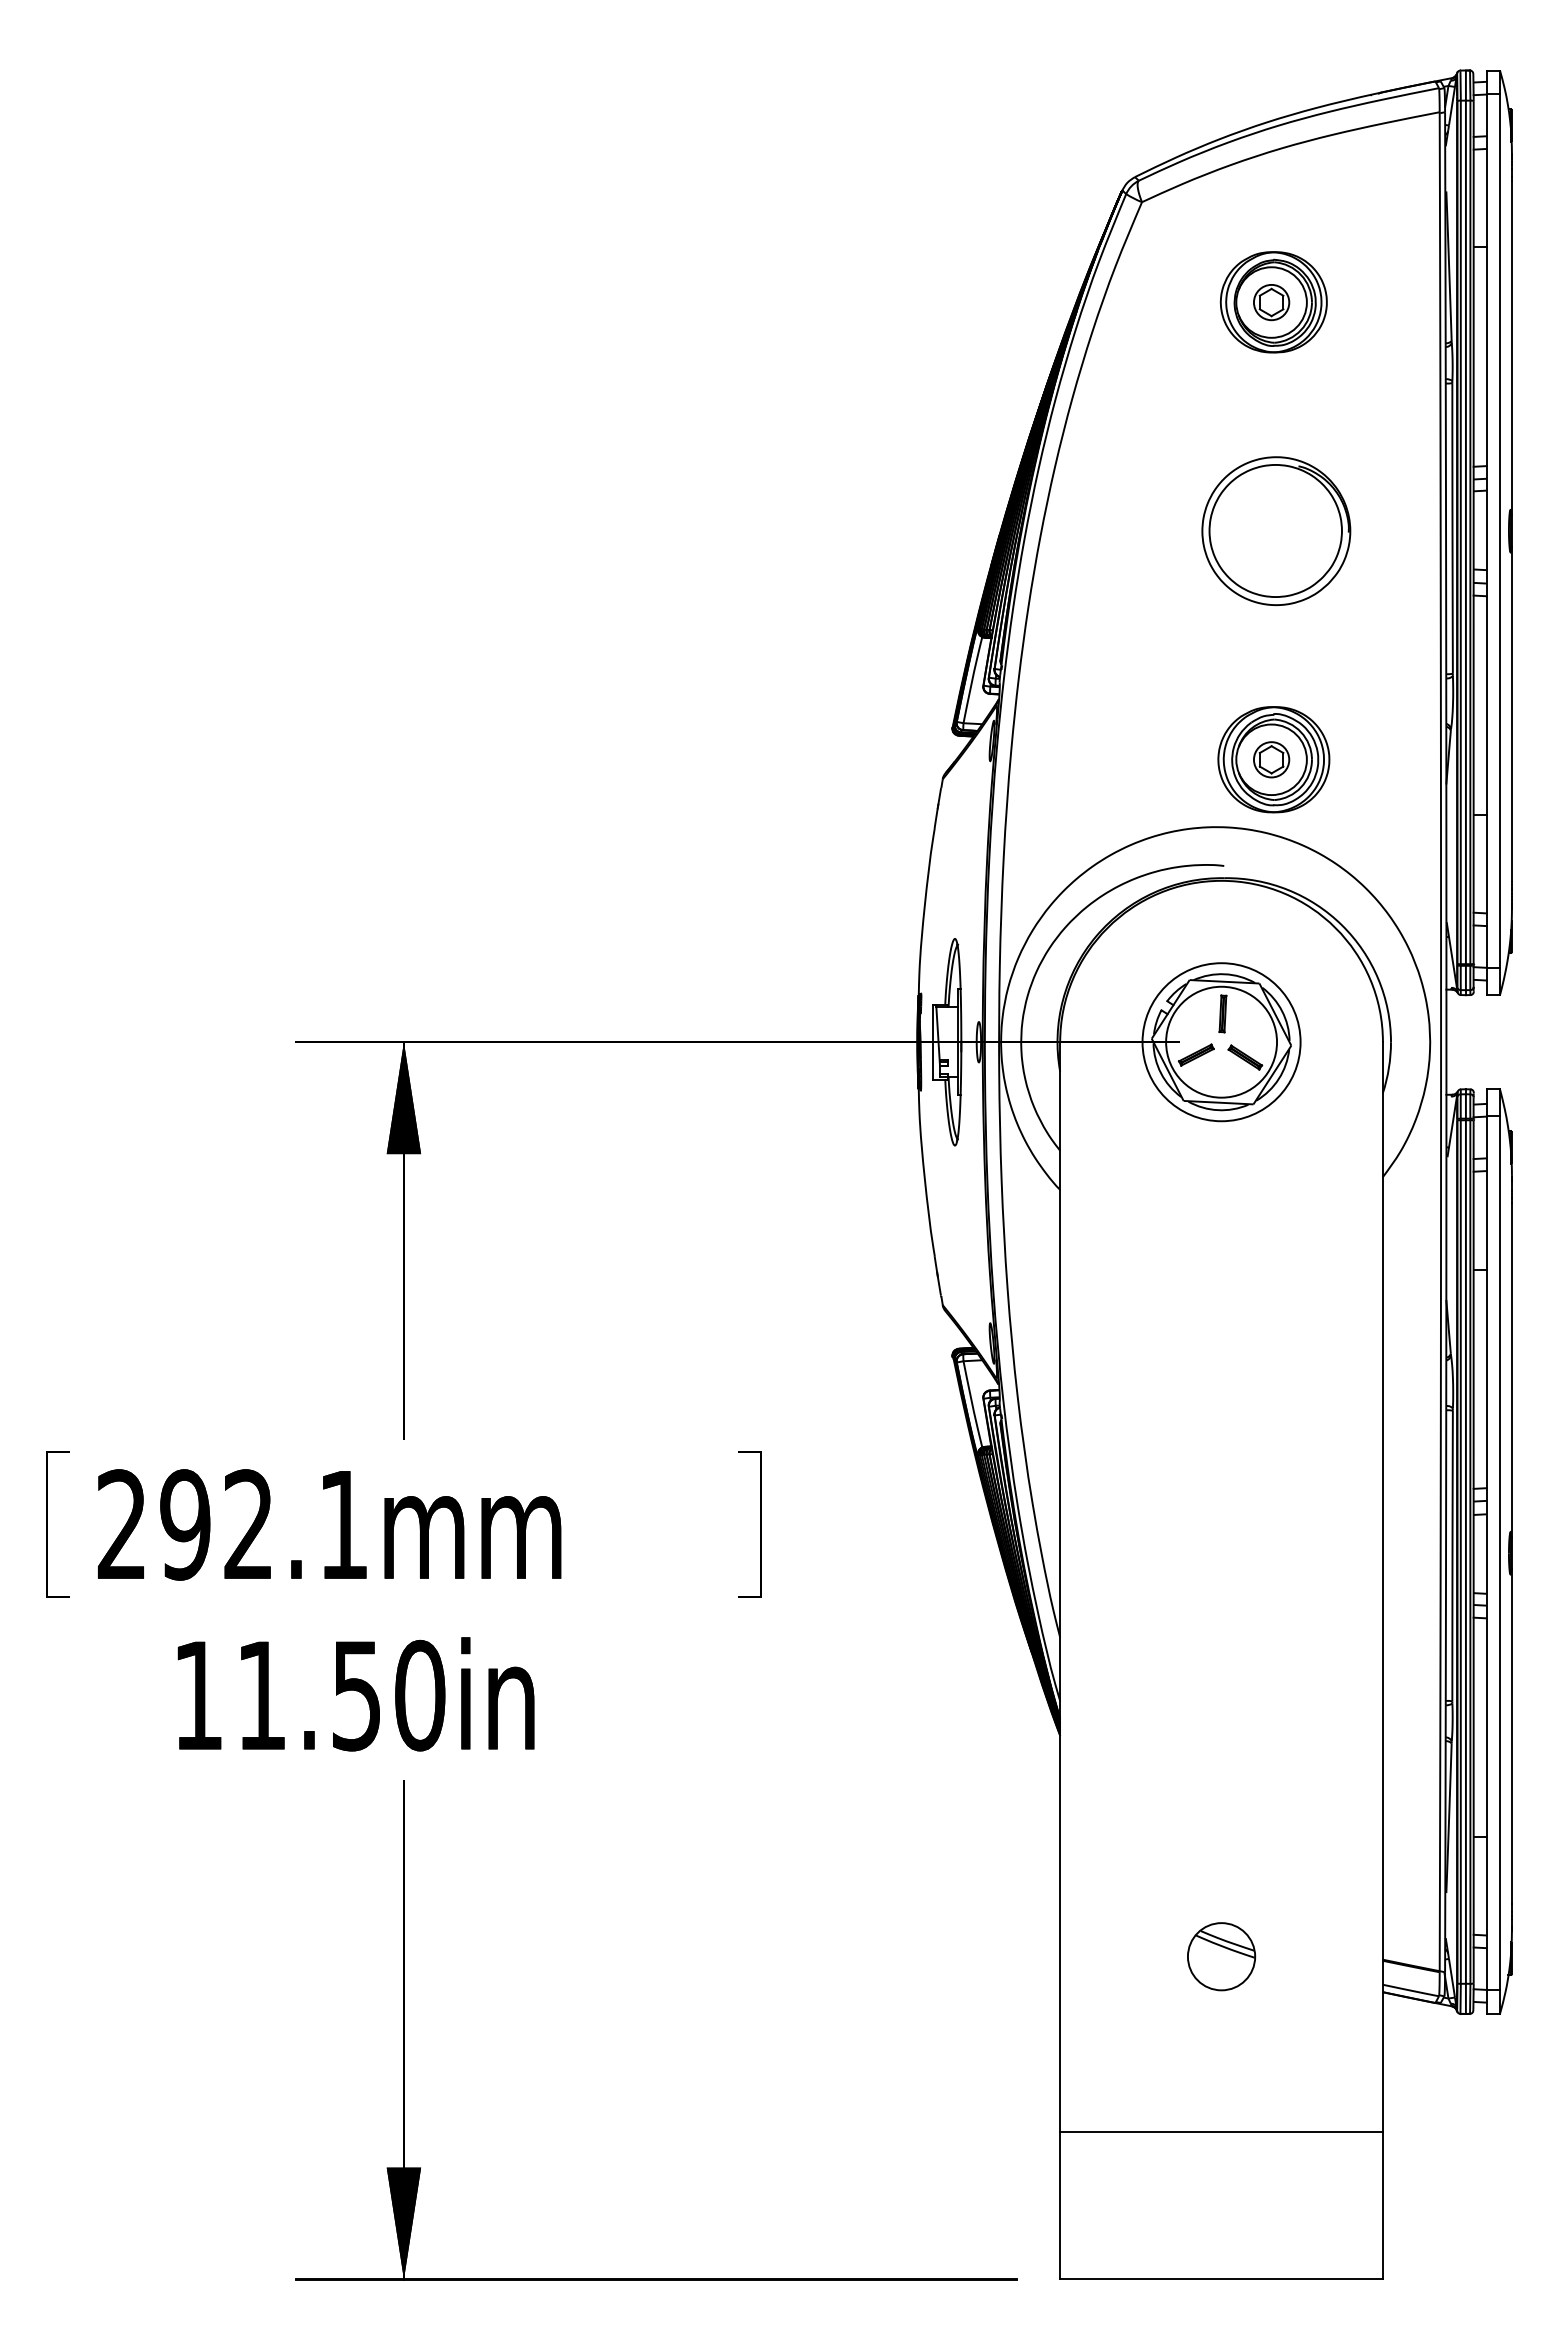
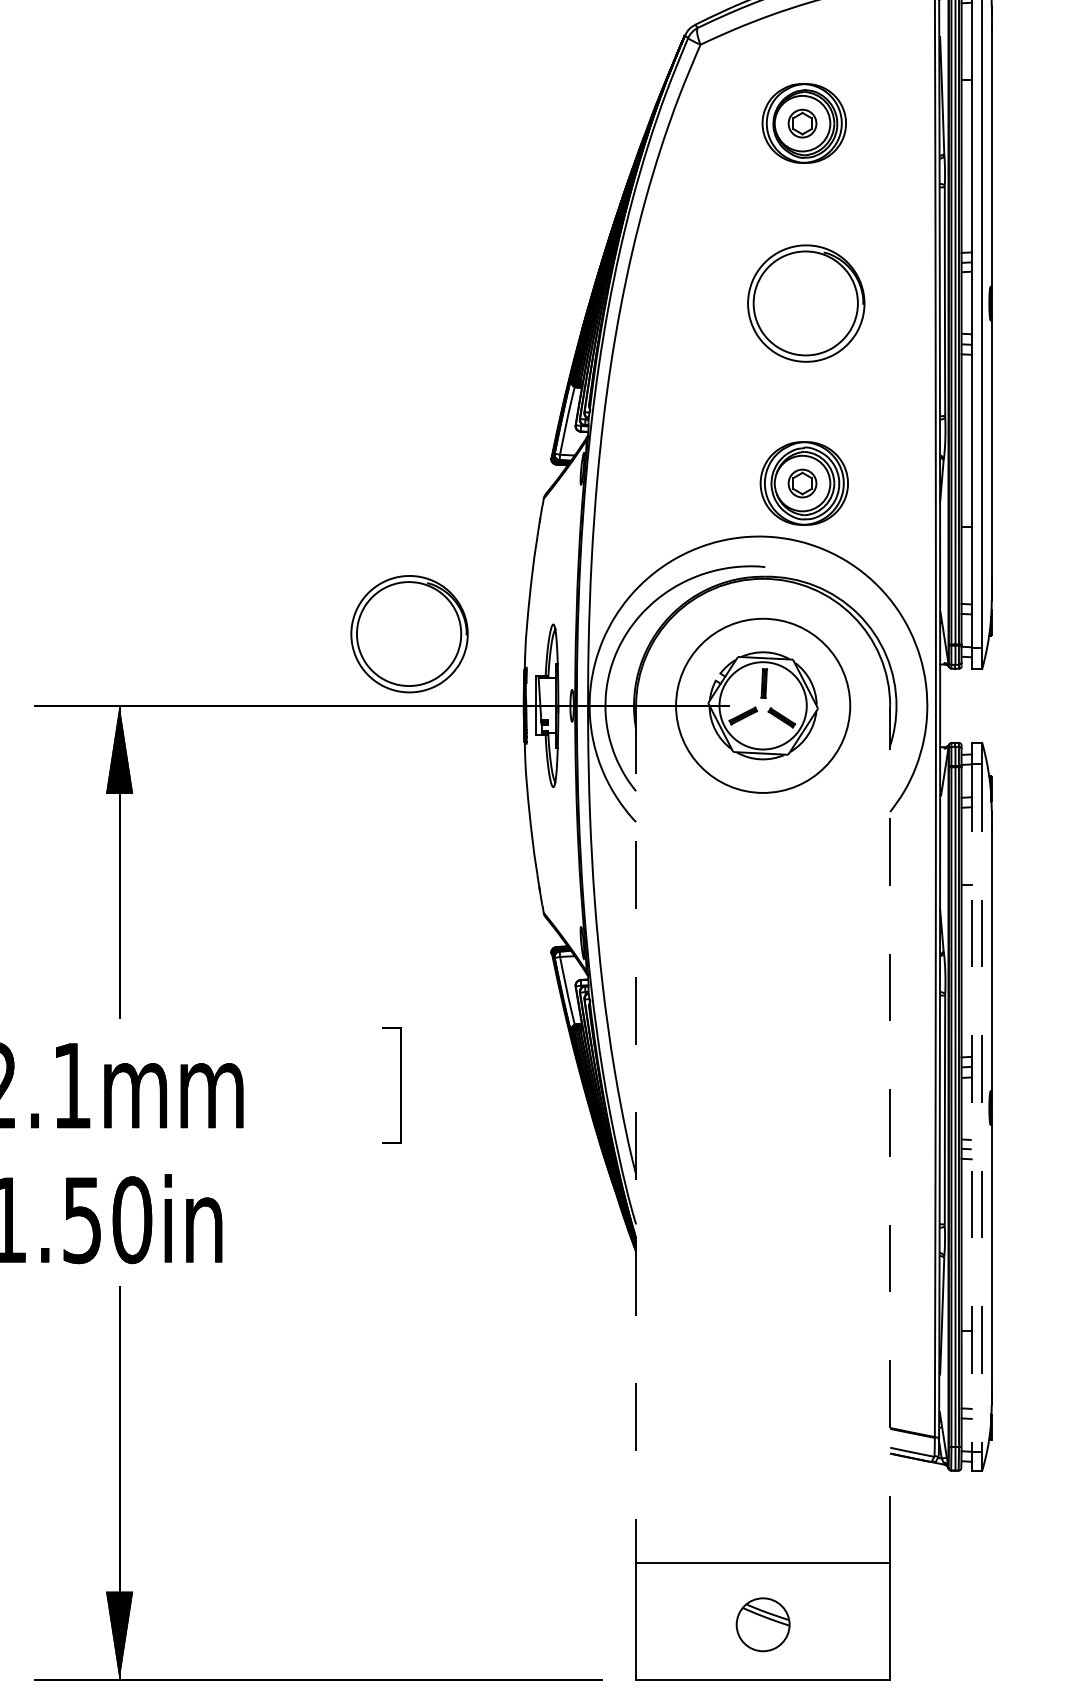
part: (772, 950) -> (409, 633), added
circle: (1221, 1042) -> (763, 706), size x1.4
line: (1486, 1553) -> (971, 1108), solid -> dashed
line: (1500, 1553) -> (982, 1108), solid -> dashed
line: (1060, 1586) -> (636, 1134), solid -> dashed
line: (1382, 1586) -> (889, 1134), solid -> dashed
part: (1221, 1956) -> (763, 1624), moved

